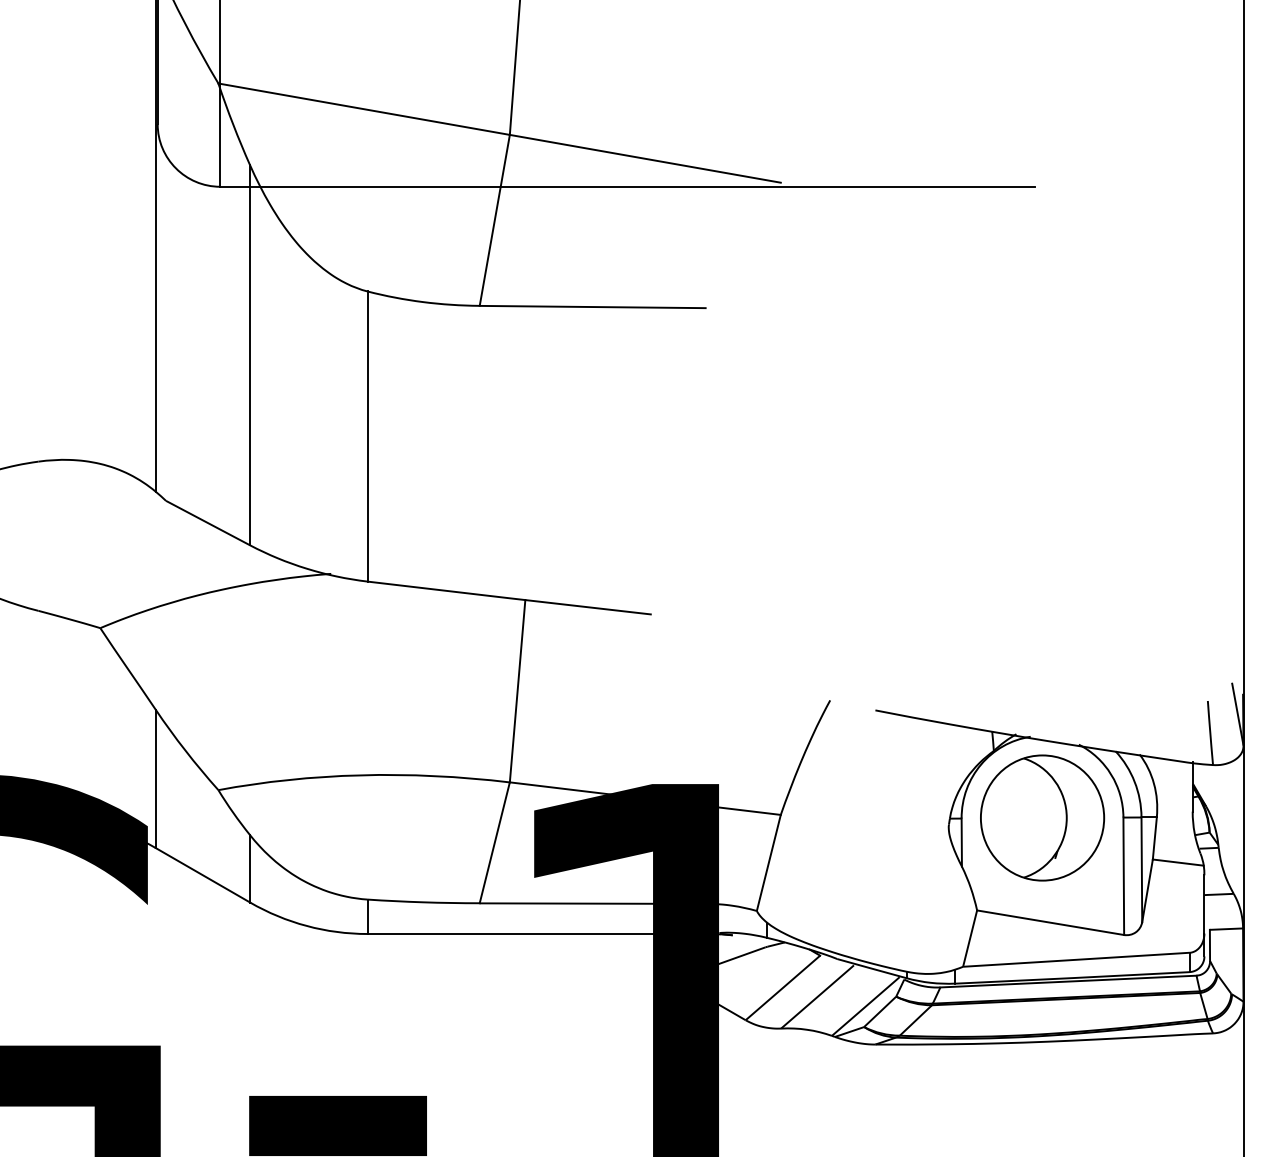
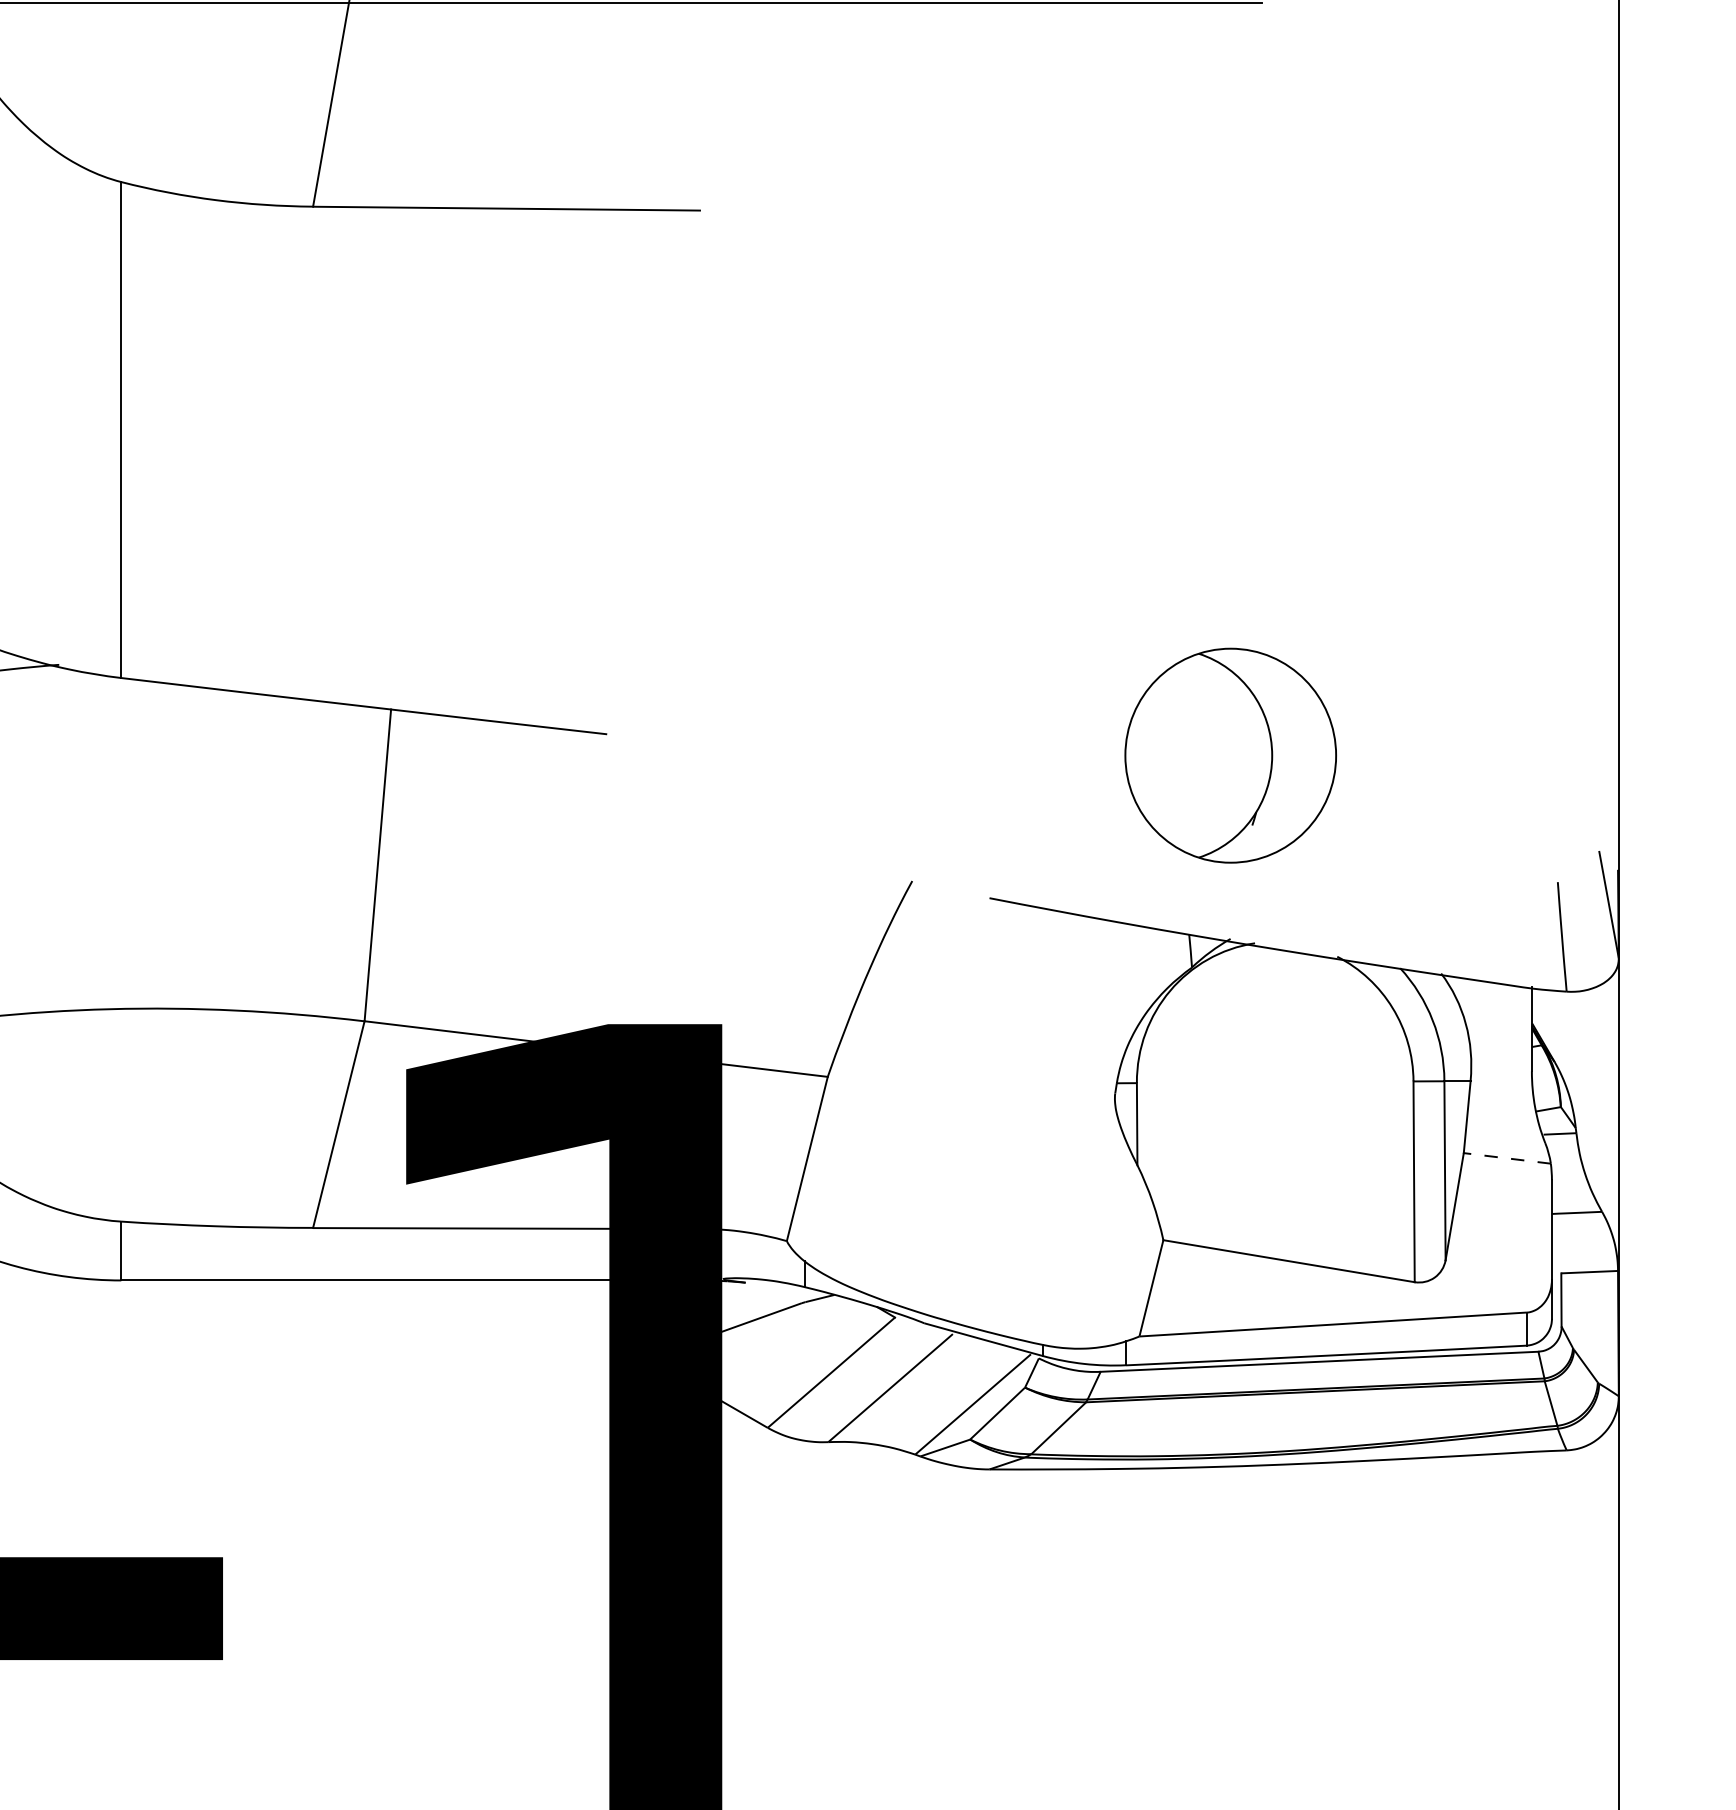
part: (1042, 817) -> (1230, 754), moved
line: (1178, 862) -> (1507, 1158), solid -> dashed

